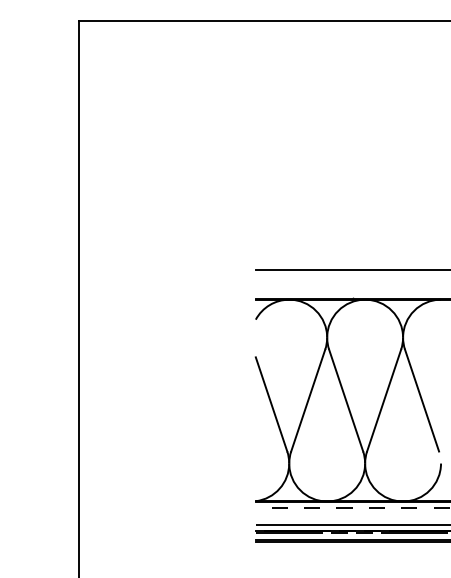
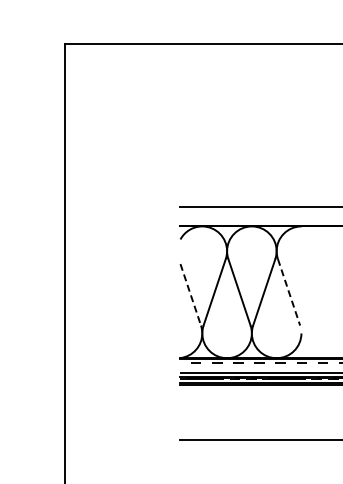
line: (422, 400) -> (289, 292), solid -> dashed
line: (271, 405) -> (190, 295), solid -> dashed

